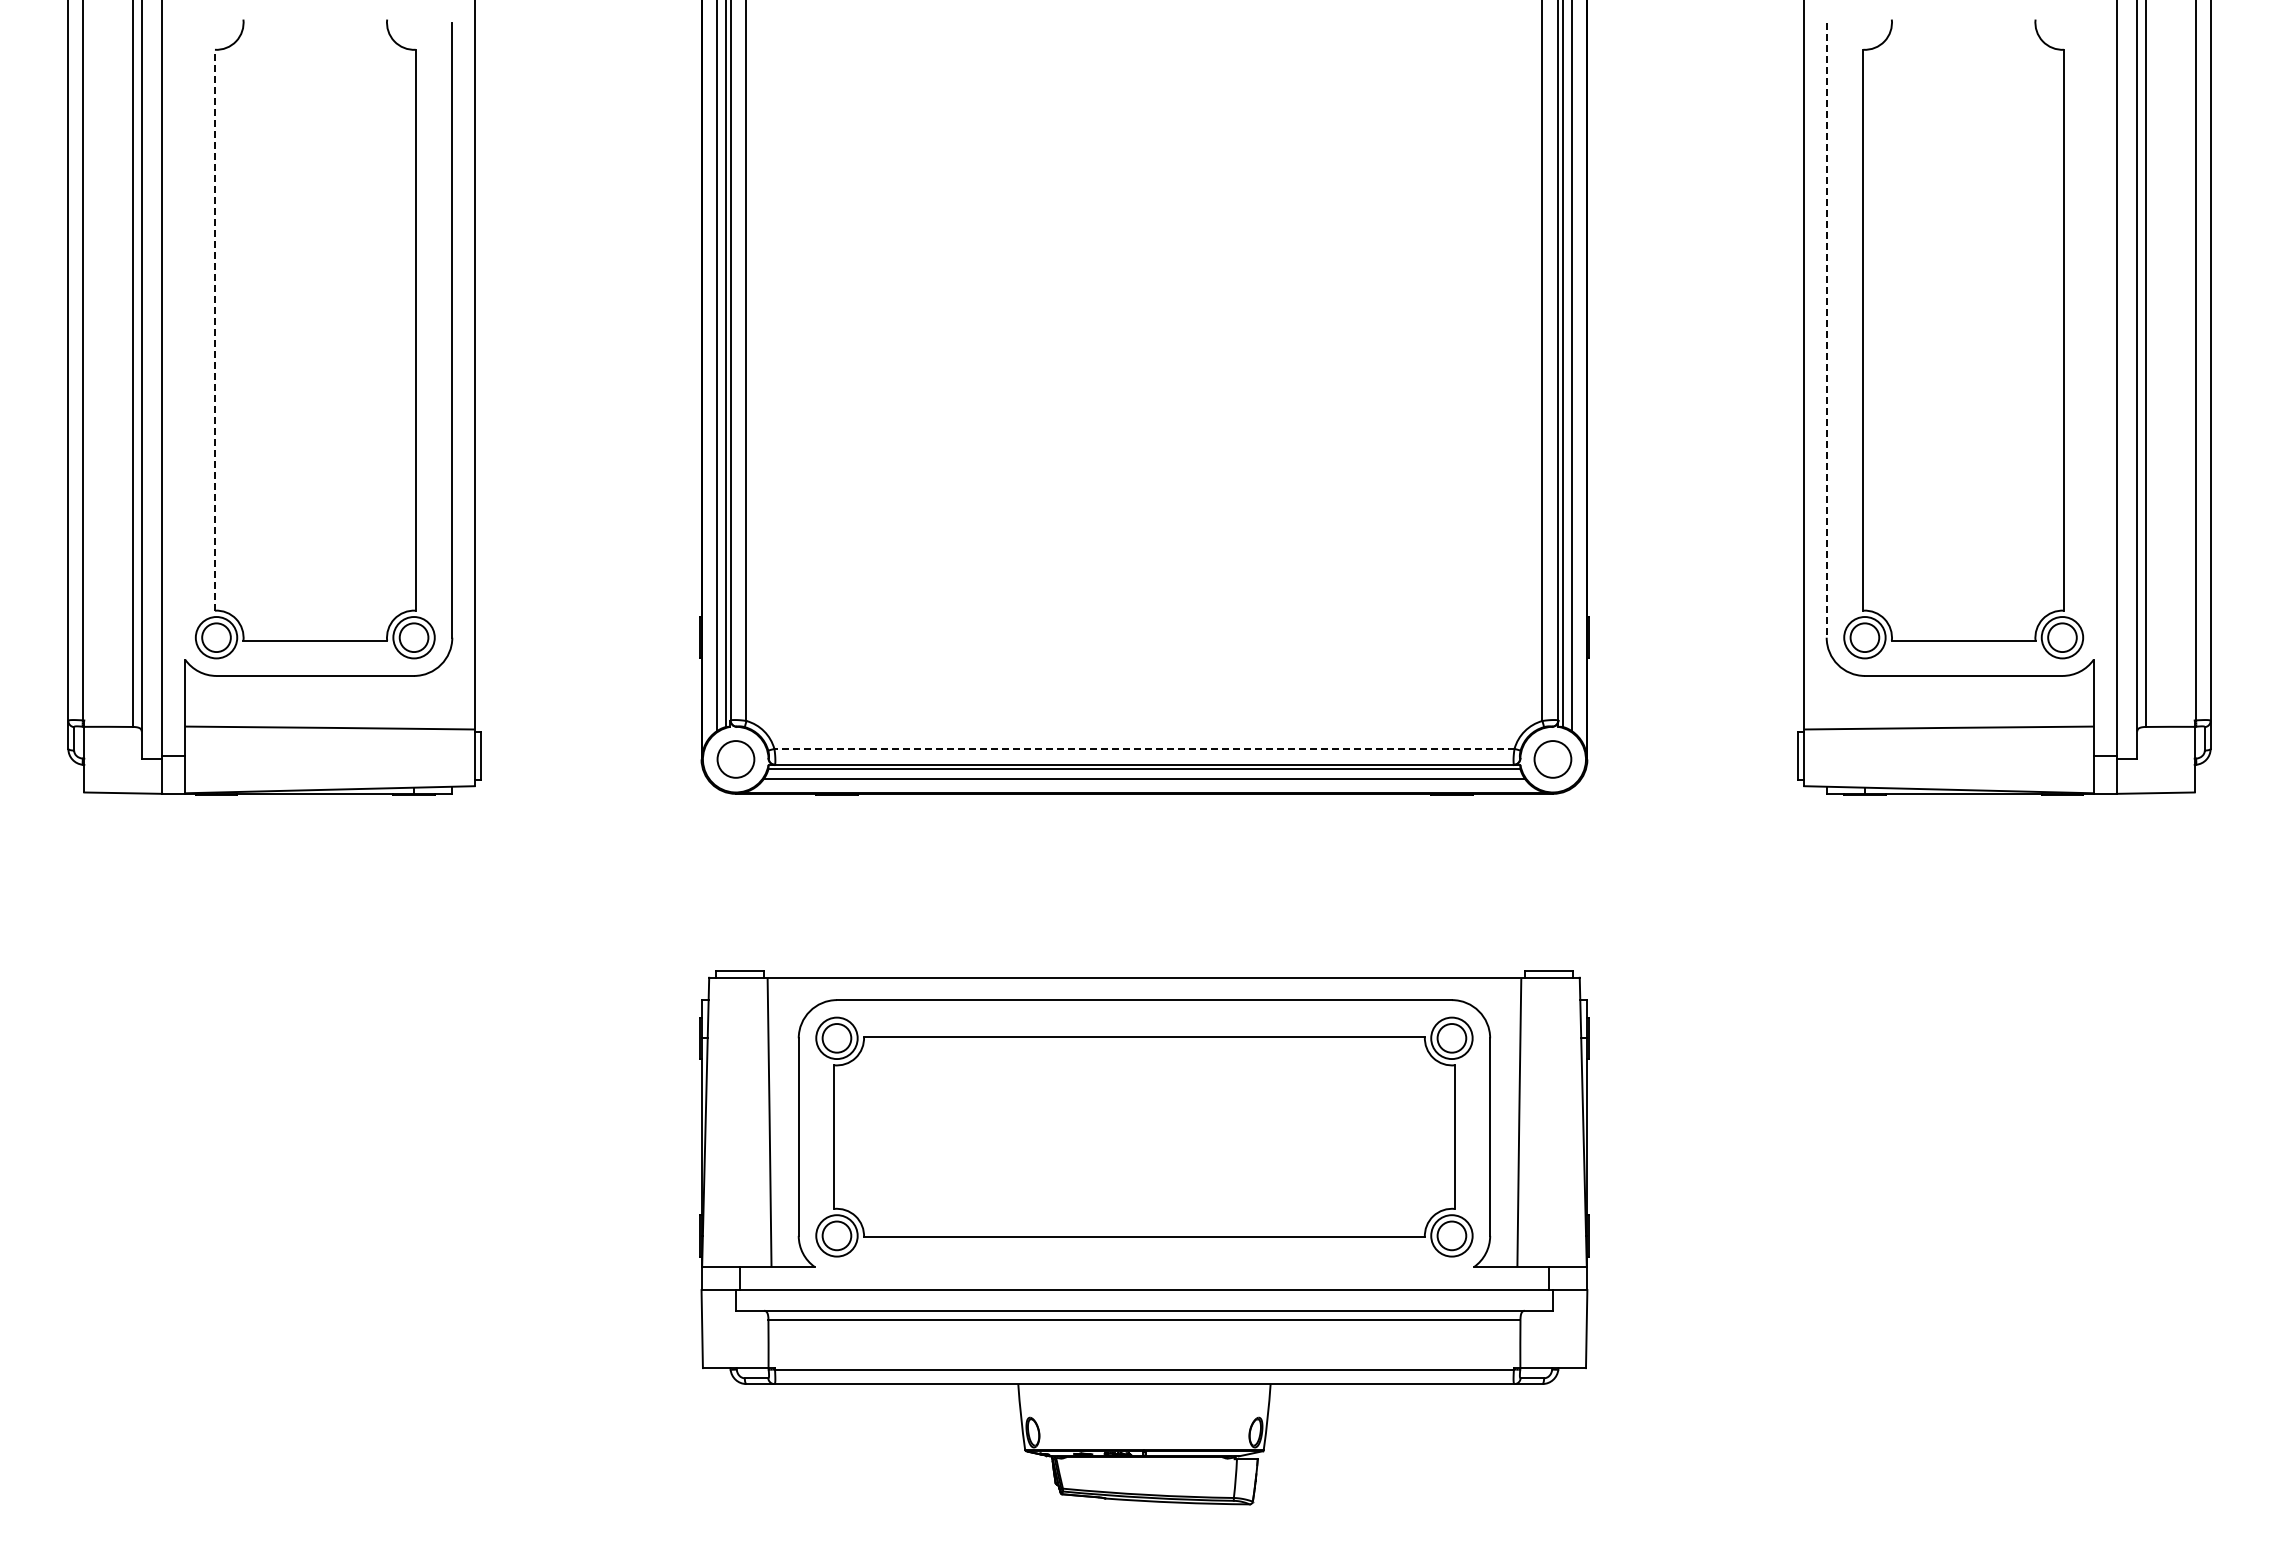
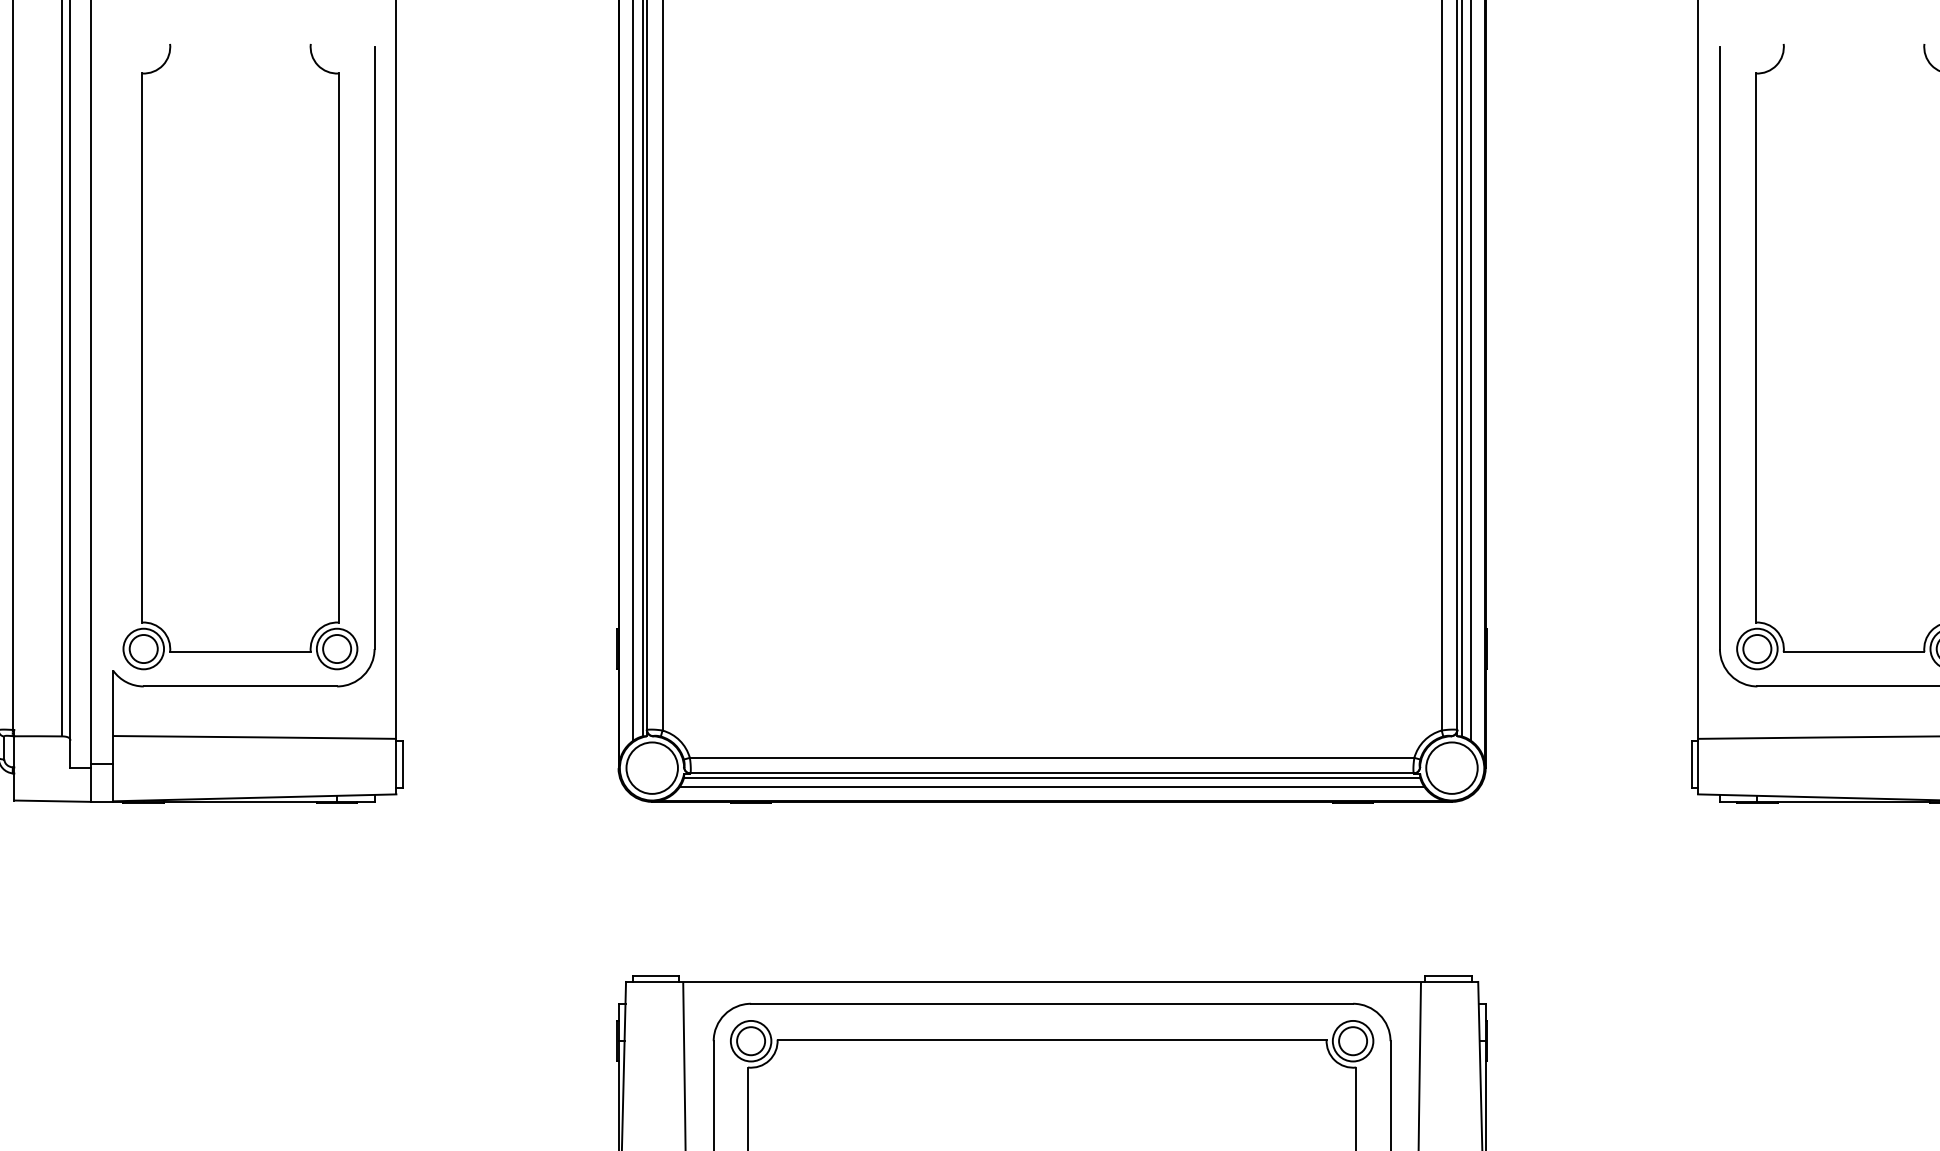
line: (214, 329) -> (141, 347), dashed -> solid
line: (1826, 330) -> (1719, 348), dashed -> solid
line: (1143, 748) -> (1051, 757), dashed -> solid
circle: (735, 759) -> (651, 768), size x1.43
circle: (1552, 759) -> (1451, 768), size x1.43

